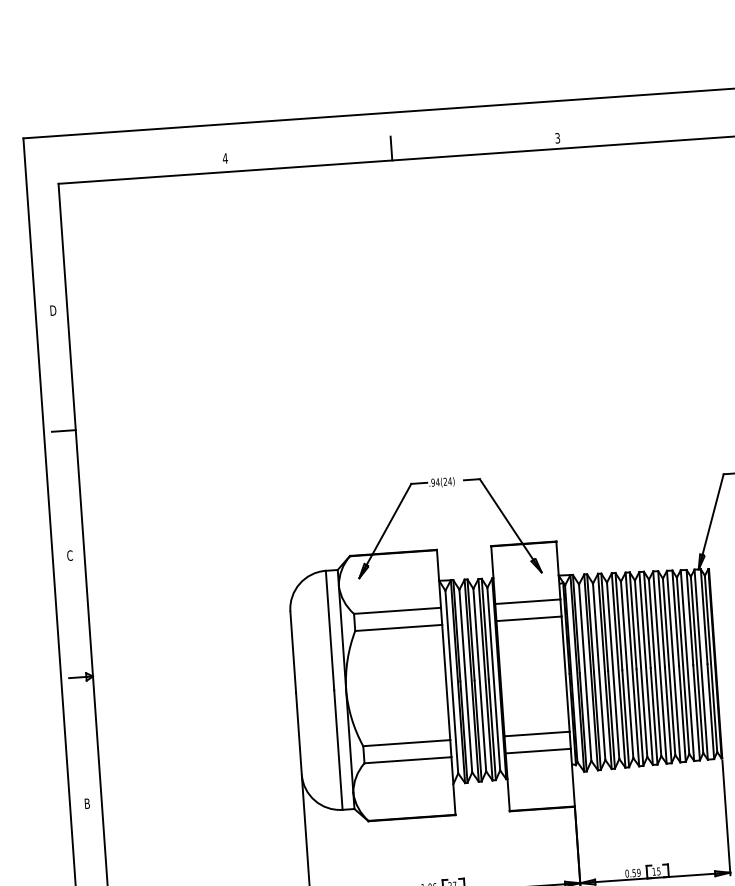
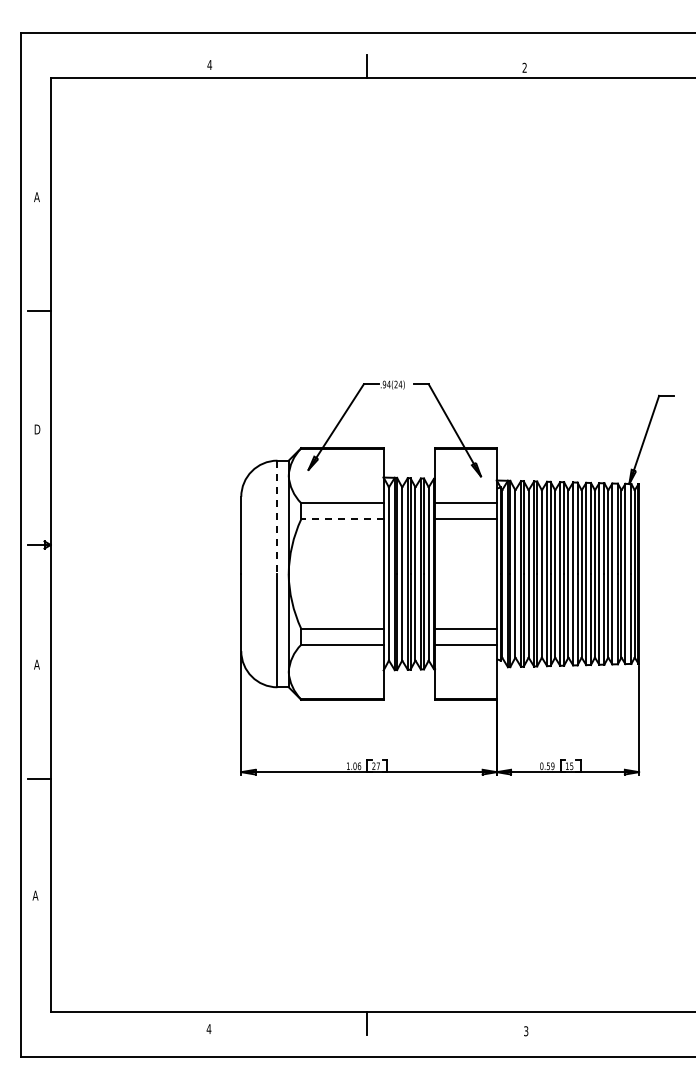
text: (557, 138) -> (524, 68), 3 -> 2
text: (53, 310) -> (37, 197), D -> A
text: (70, 555) -> (37, 429), C -> D
line: (397, 628) -> (341, 519), solid -> dashed
line: (330, 630) -> (277, 517), solid -> dashed
text: (86, 803) -> (36, 664), B -> A

